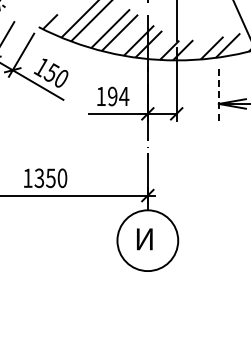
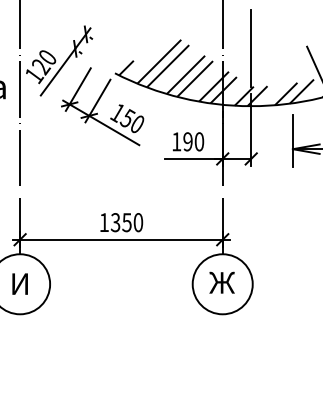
text: (124, 96) -> (199, 141), 194 -> 190
line: (218, 96) -> (292, 141), dashed -> solid
text: (146, 238) -> (221, 282), И -> Ж

